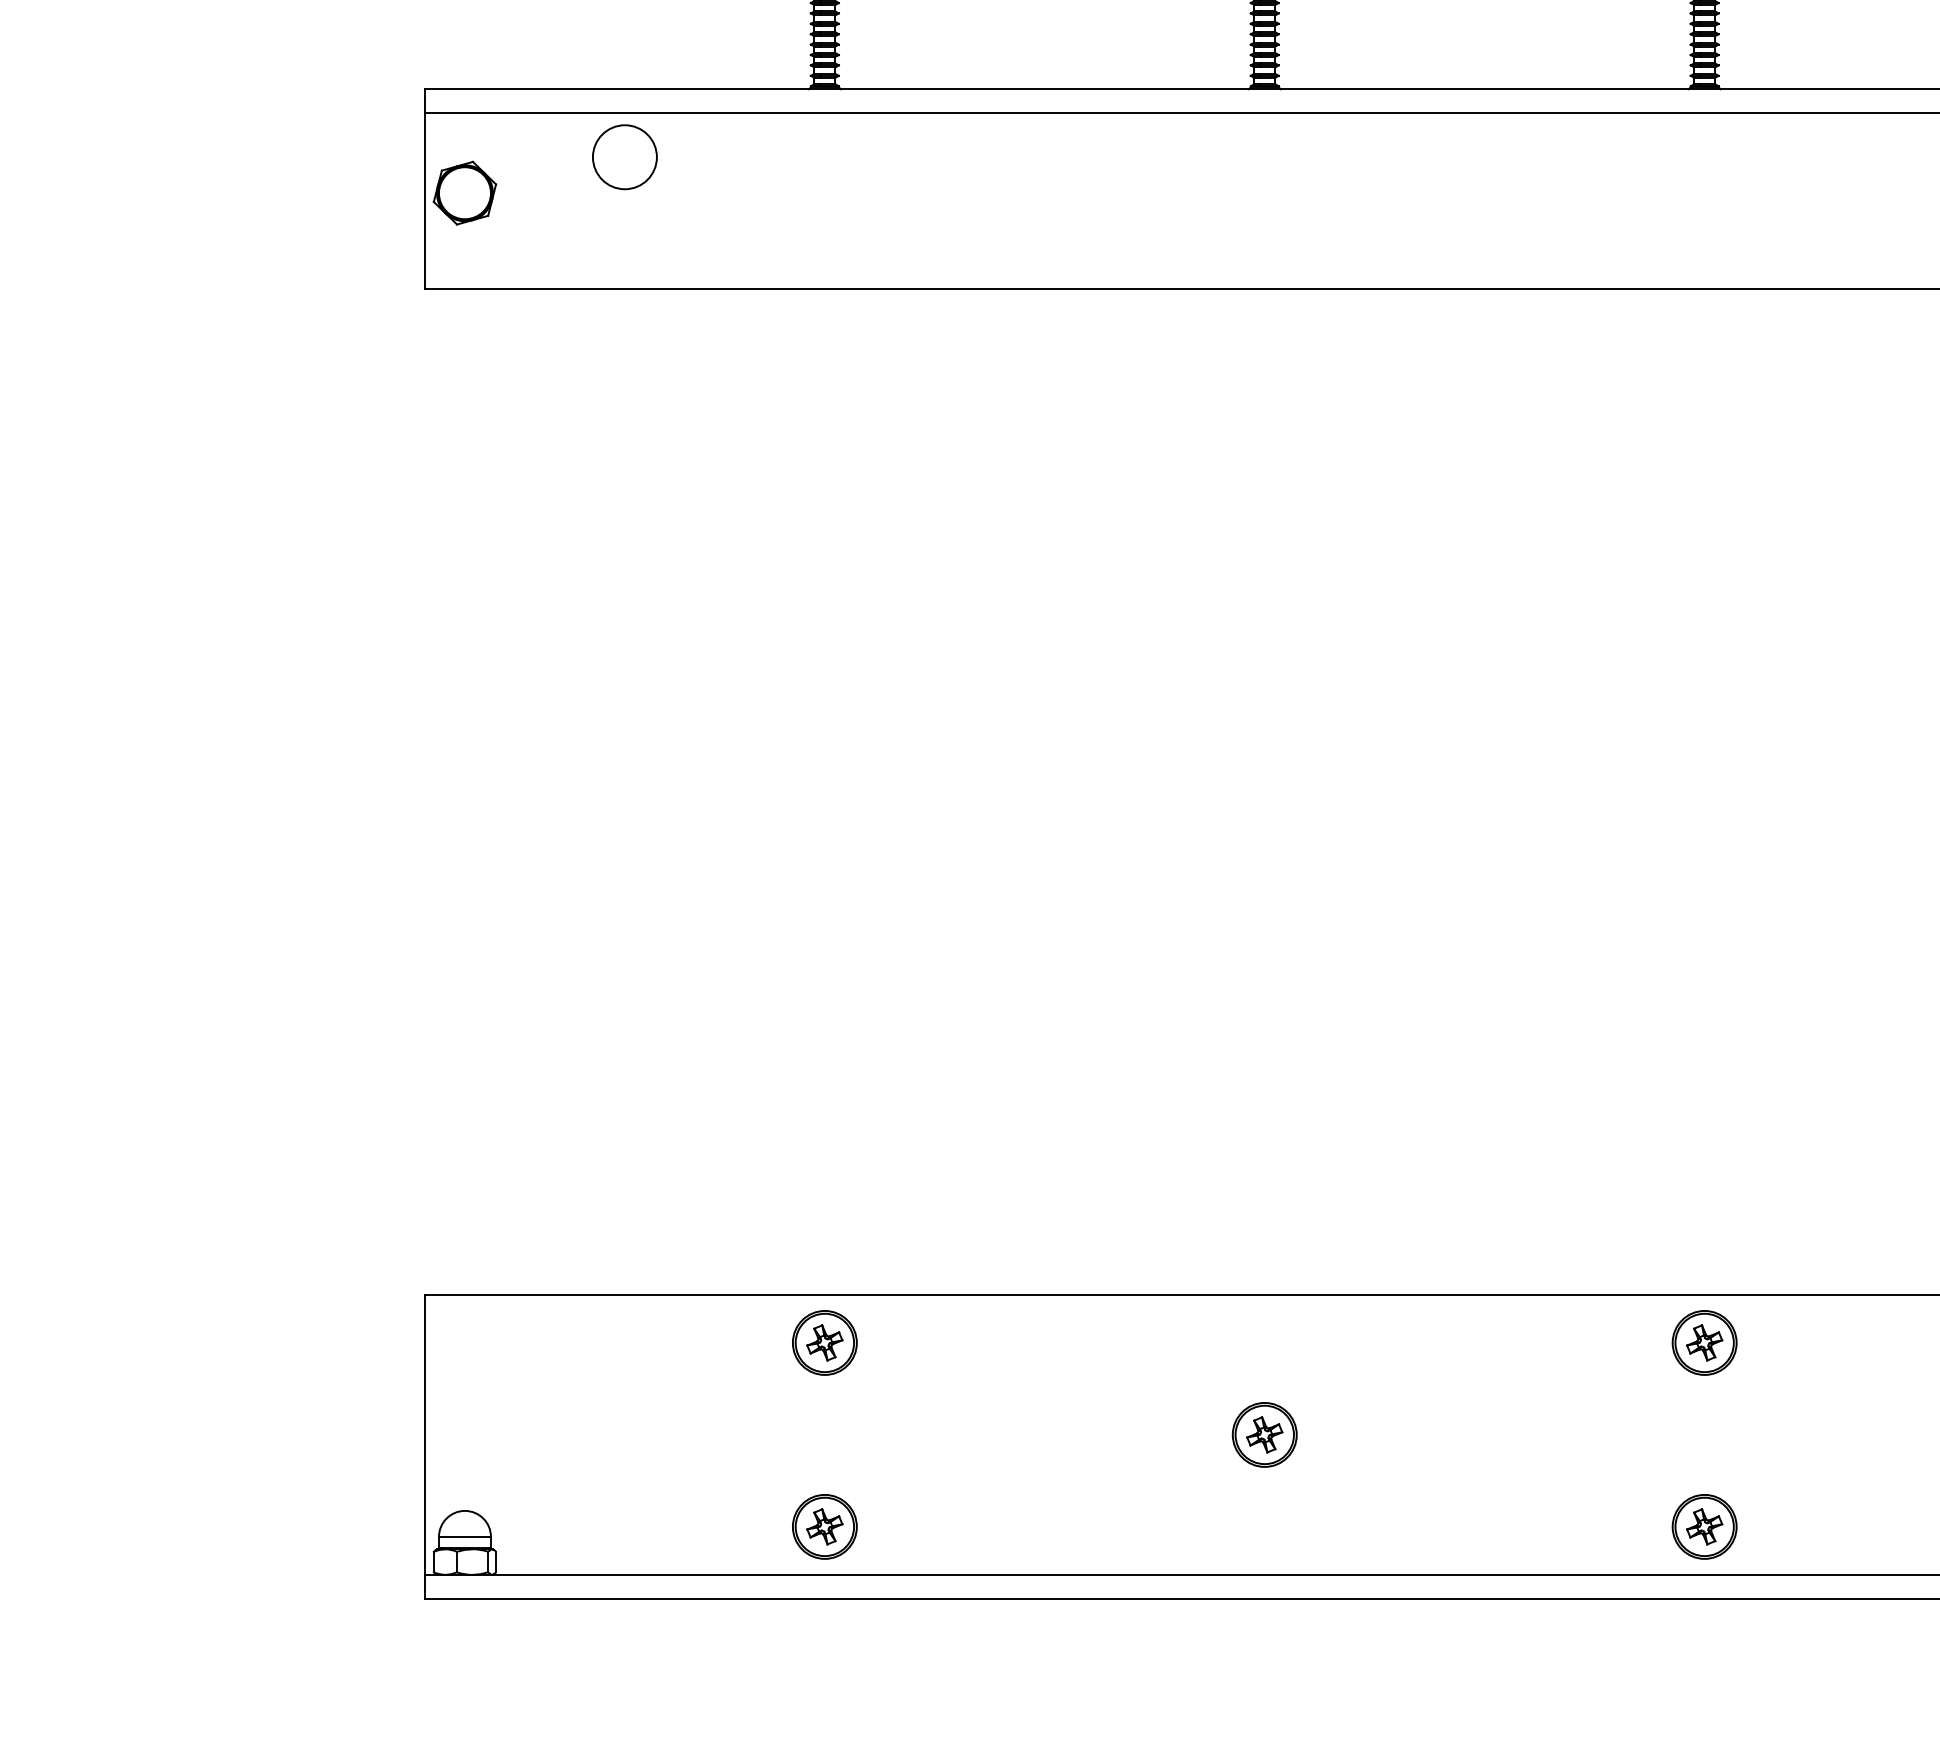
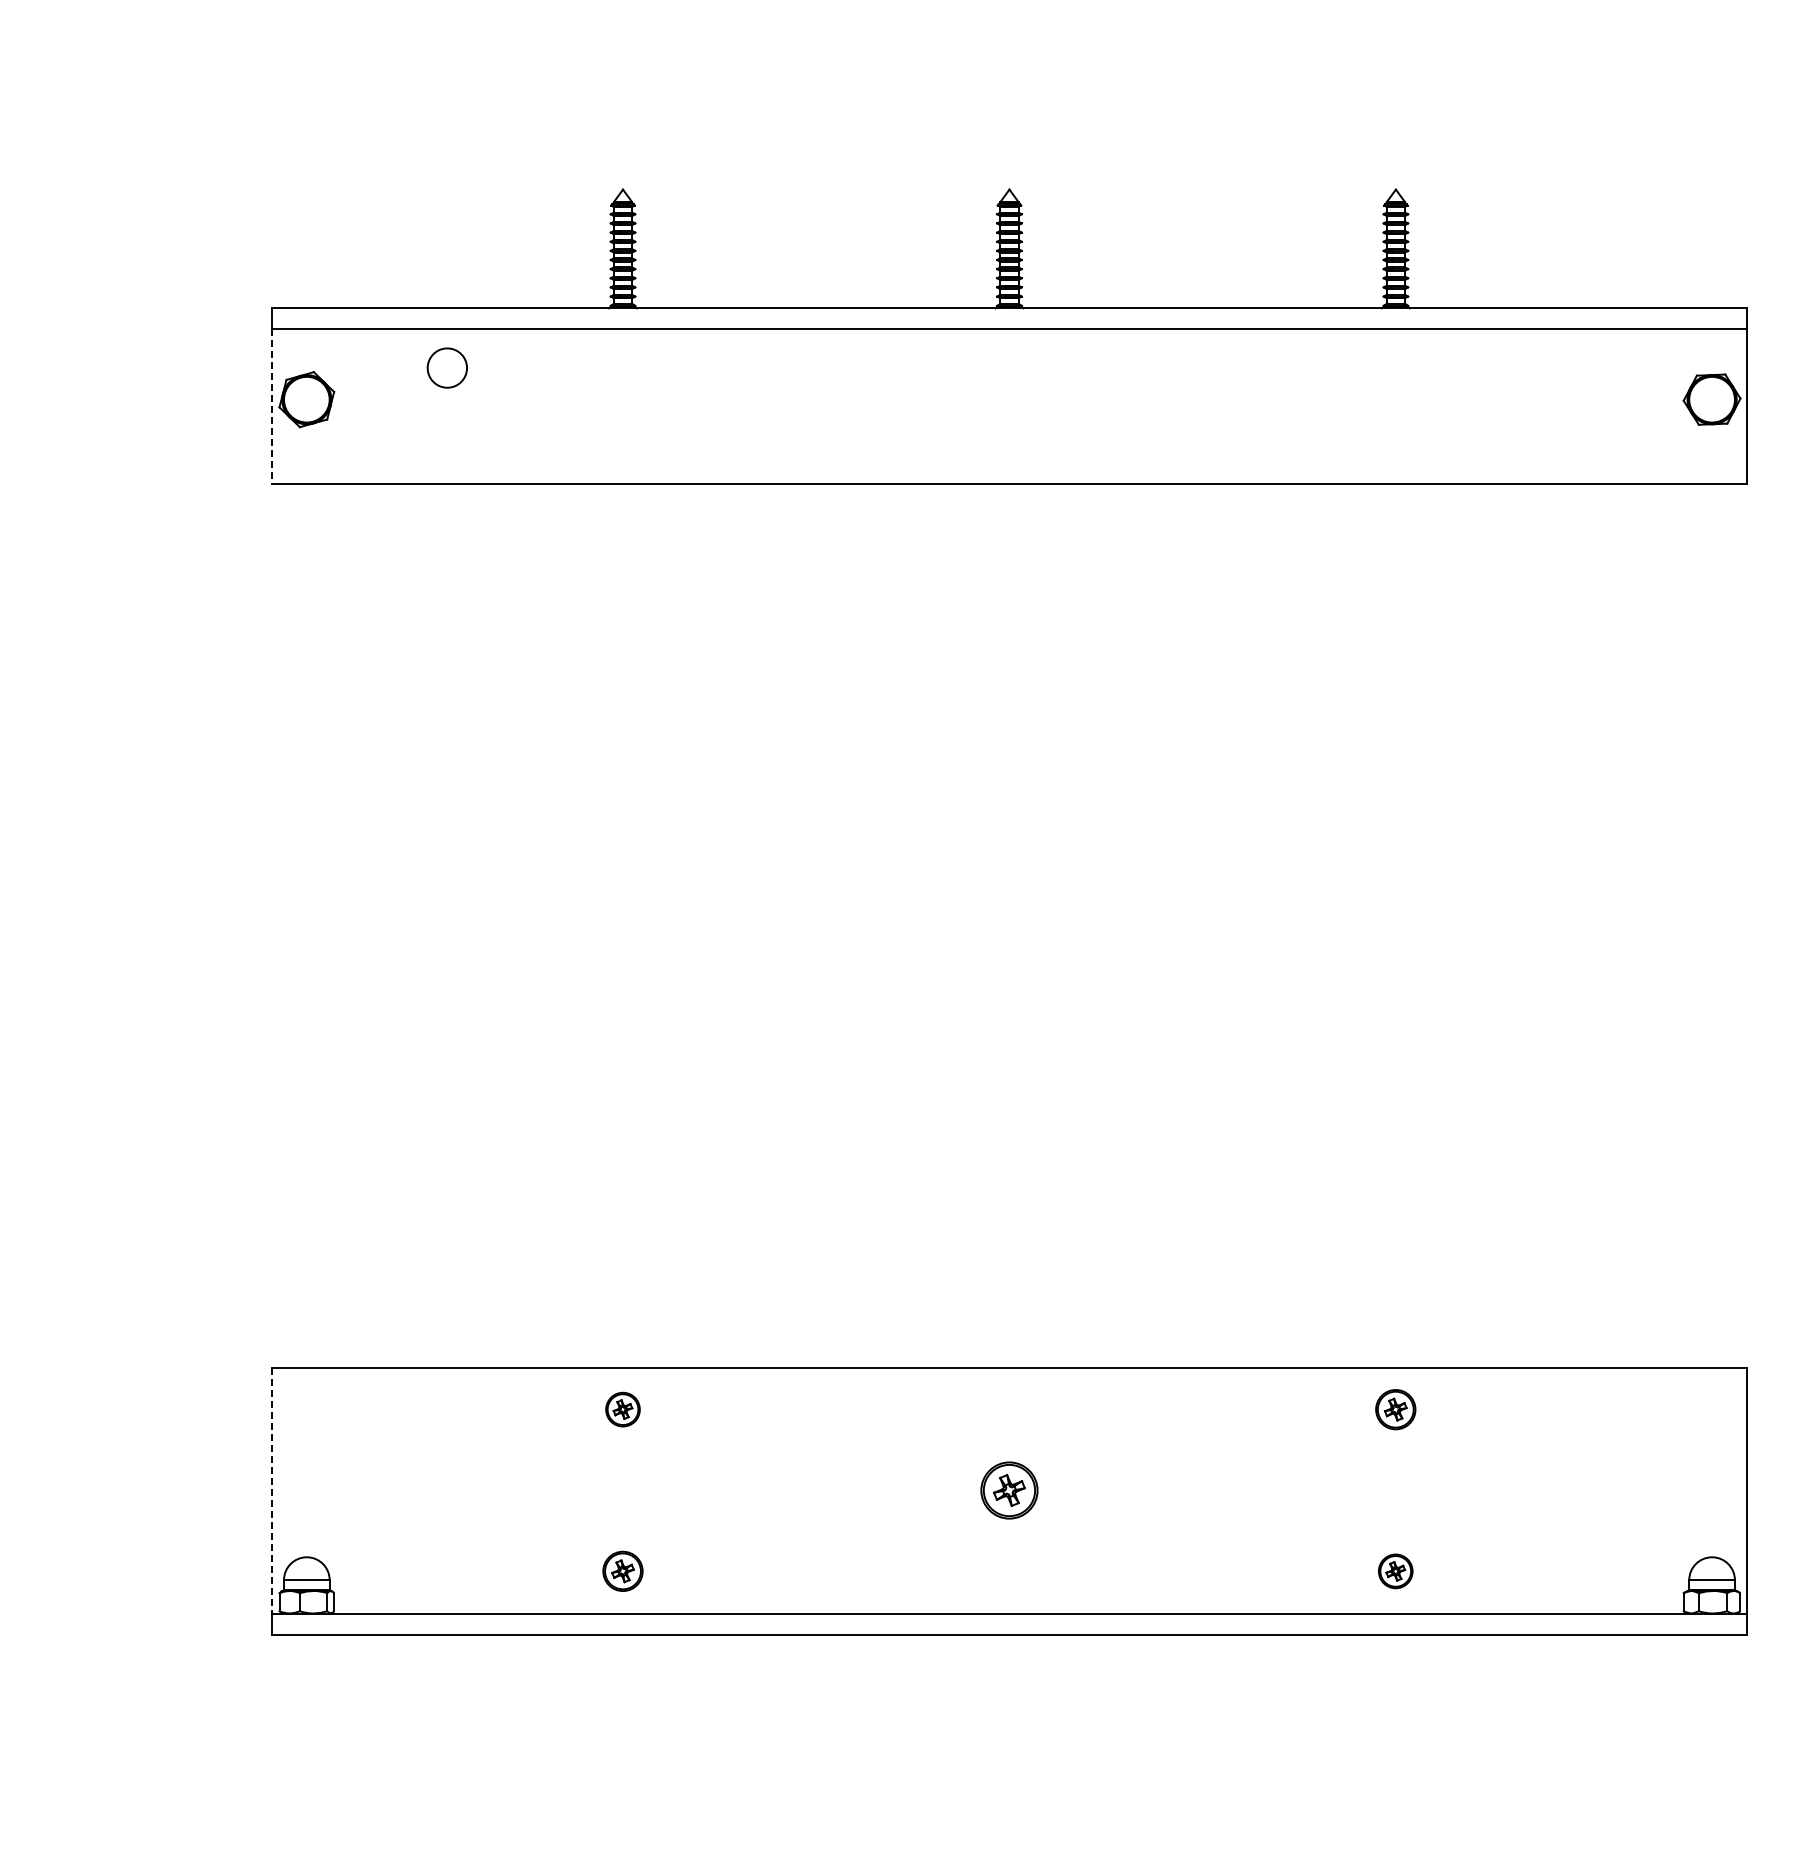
circle: (625, 156) -> (447, 367), size x0.7
line: (424, 202) -> (271, 407), solid -> dashed
part: (824, 1342) -> (622, 1409), size x0.6
part: (1704, 1342) -> (1395, 1409), size x0.7
line: (424, 1434) -> (271, 1490), solid -> dashed
part: (824, 1527) -> (622, 1571), size x0.7
part: (1704, 1527) -> (1395, 1571), size x0.6

